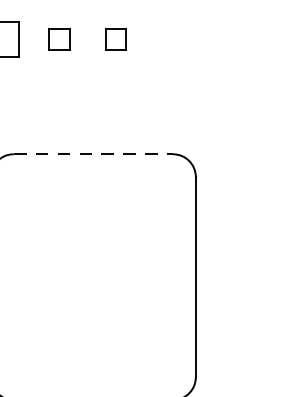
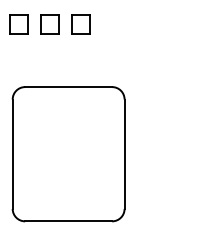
part: (58, 39) -> (49, 24), size x1.67
part: (115, 39) -> (80, 24), size x1.67
line: (93, 155) -> (68, 87), dashed -> solid

